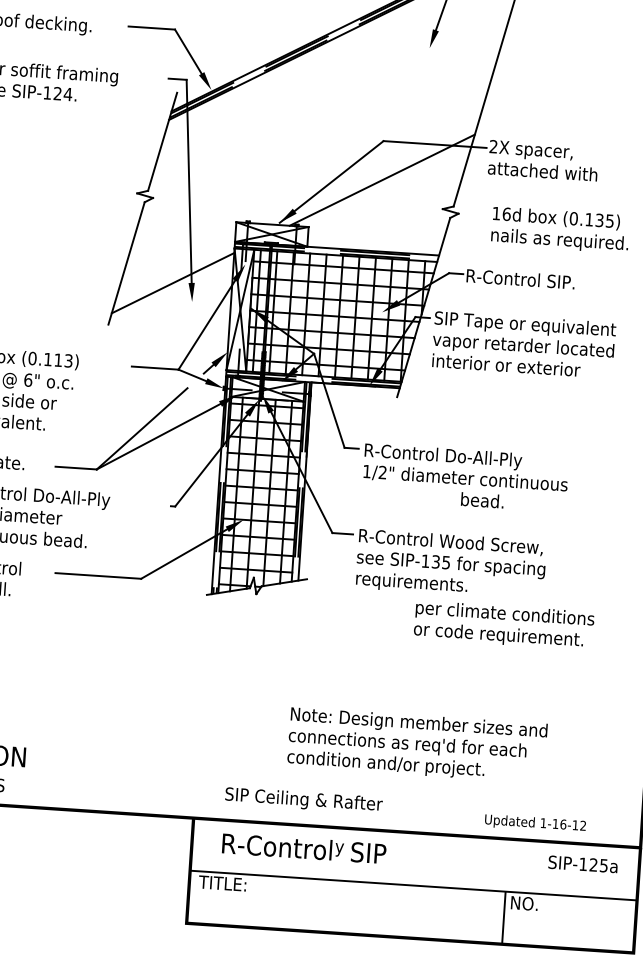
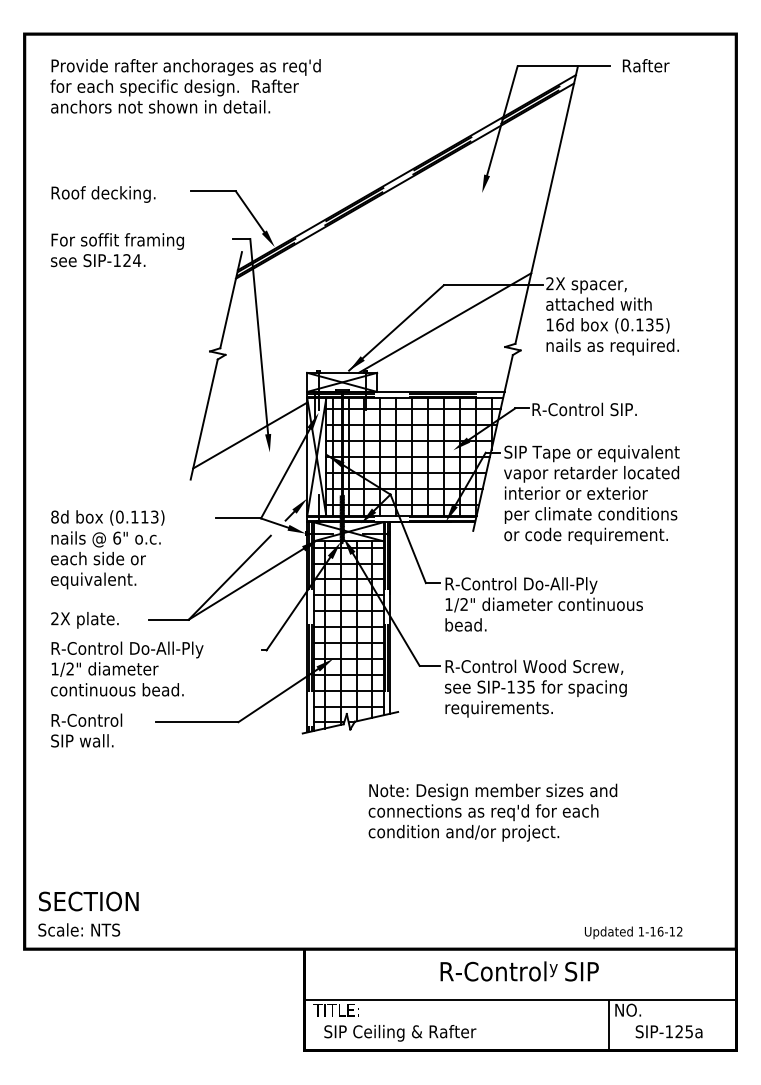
text: (560, 229) -> (612, 336), moved
text: (482, 499) -> (465, 624), moved
text: (503, 625) -> (590, 525), moved
text: (416, 744) -> (492, 812), moved
text: (304, 800) -> (400, 1033), moved
text: (304, 848) -> (519, 971), moved
text: (582, 864) -> (668, 1031), moved

